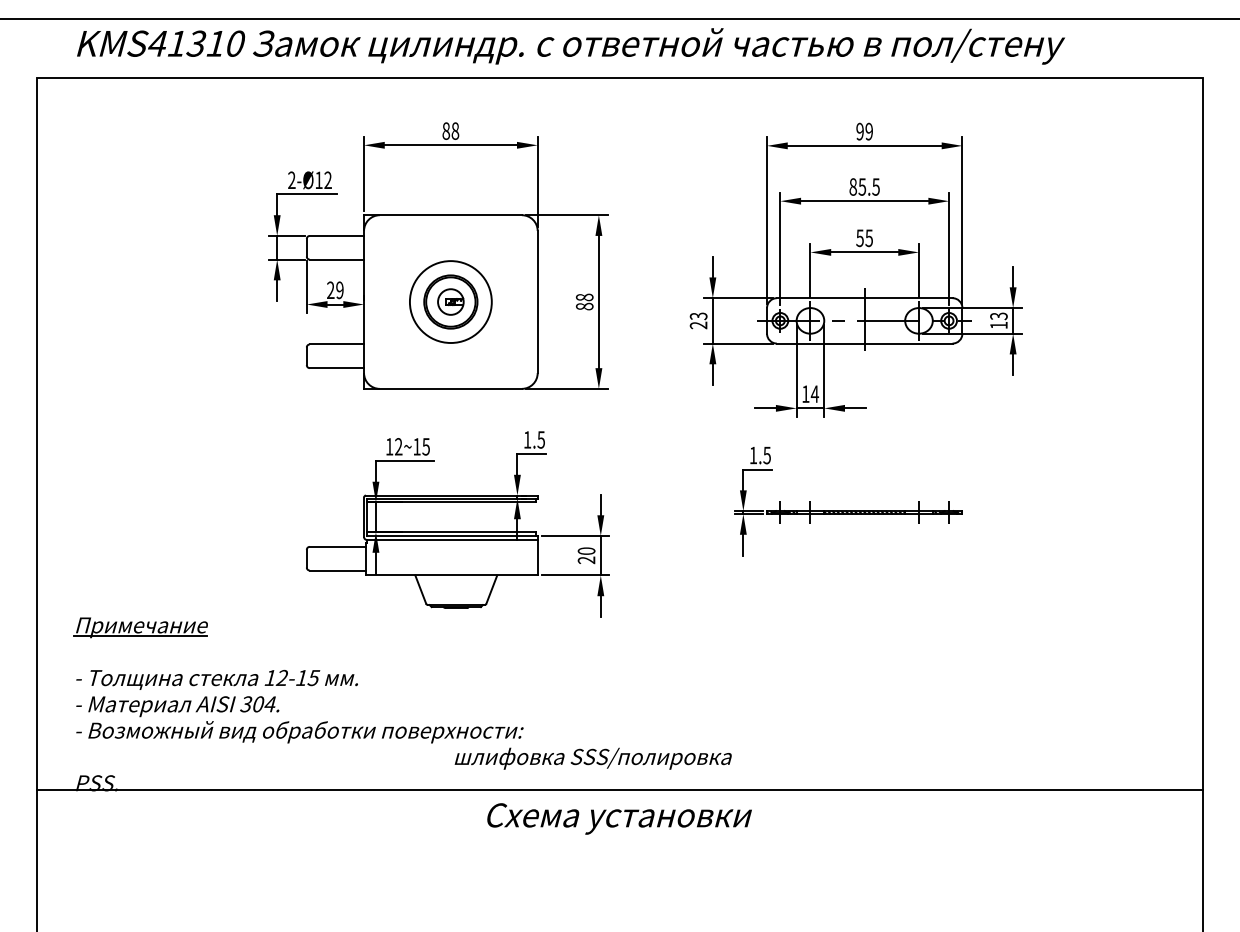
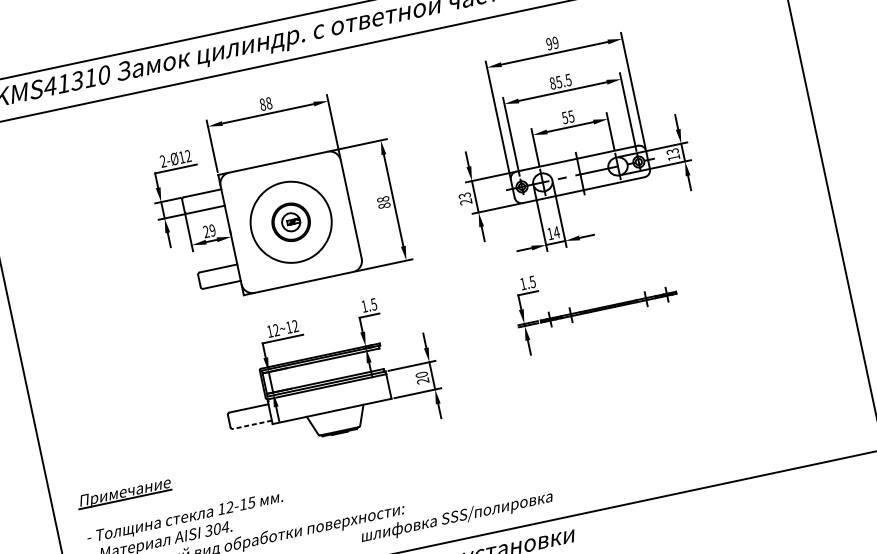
circle: (450, 302) -> (290, 222), size x1.4
text: (425, 446) -> (294, 326), 12~15 -> 12~12
line: (337, 570) -> (252, 424), solid -> dashed

